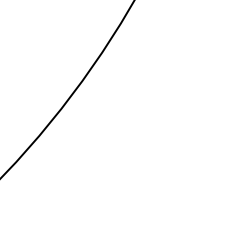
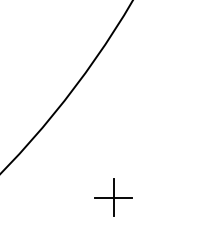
part: (110, 205) -> (113, 197), added

